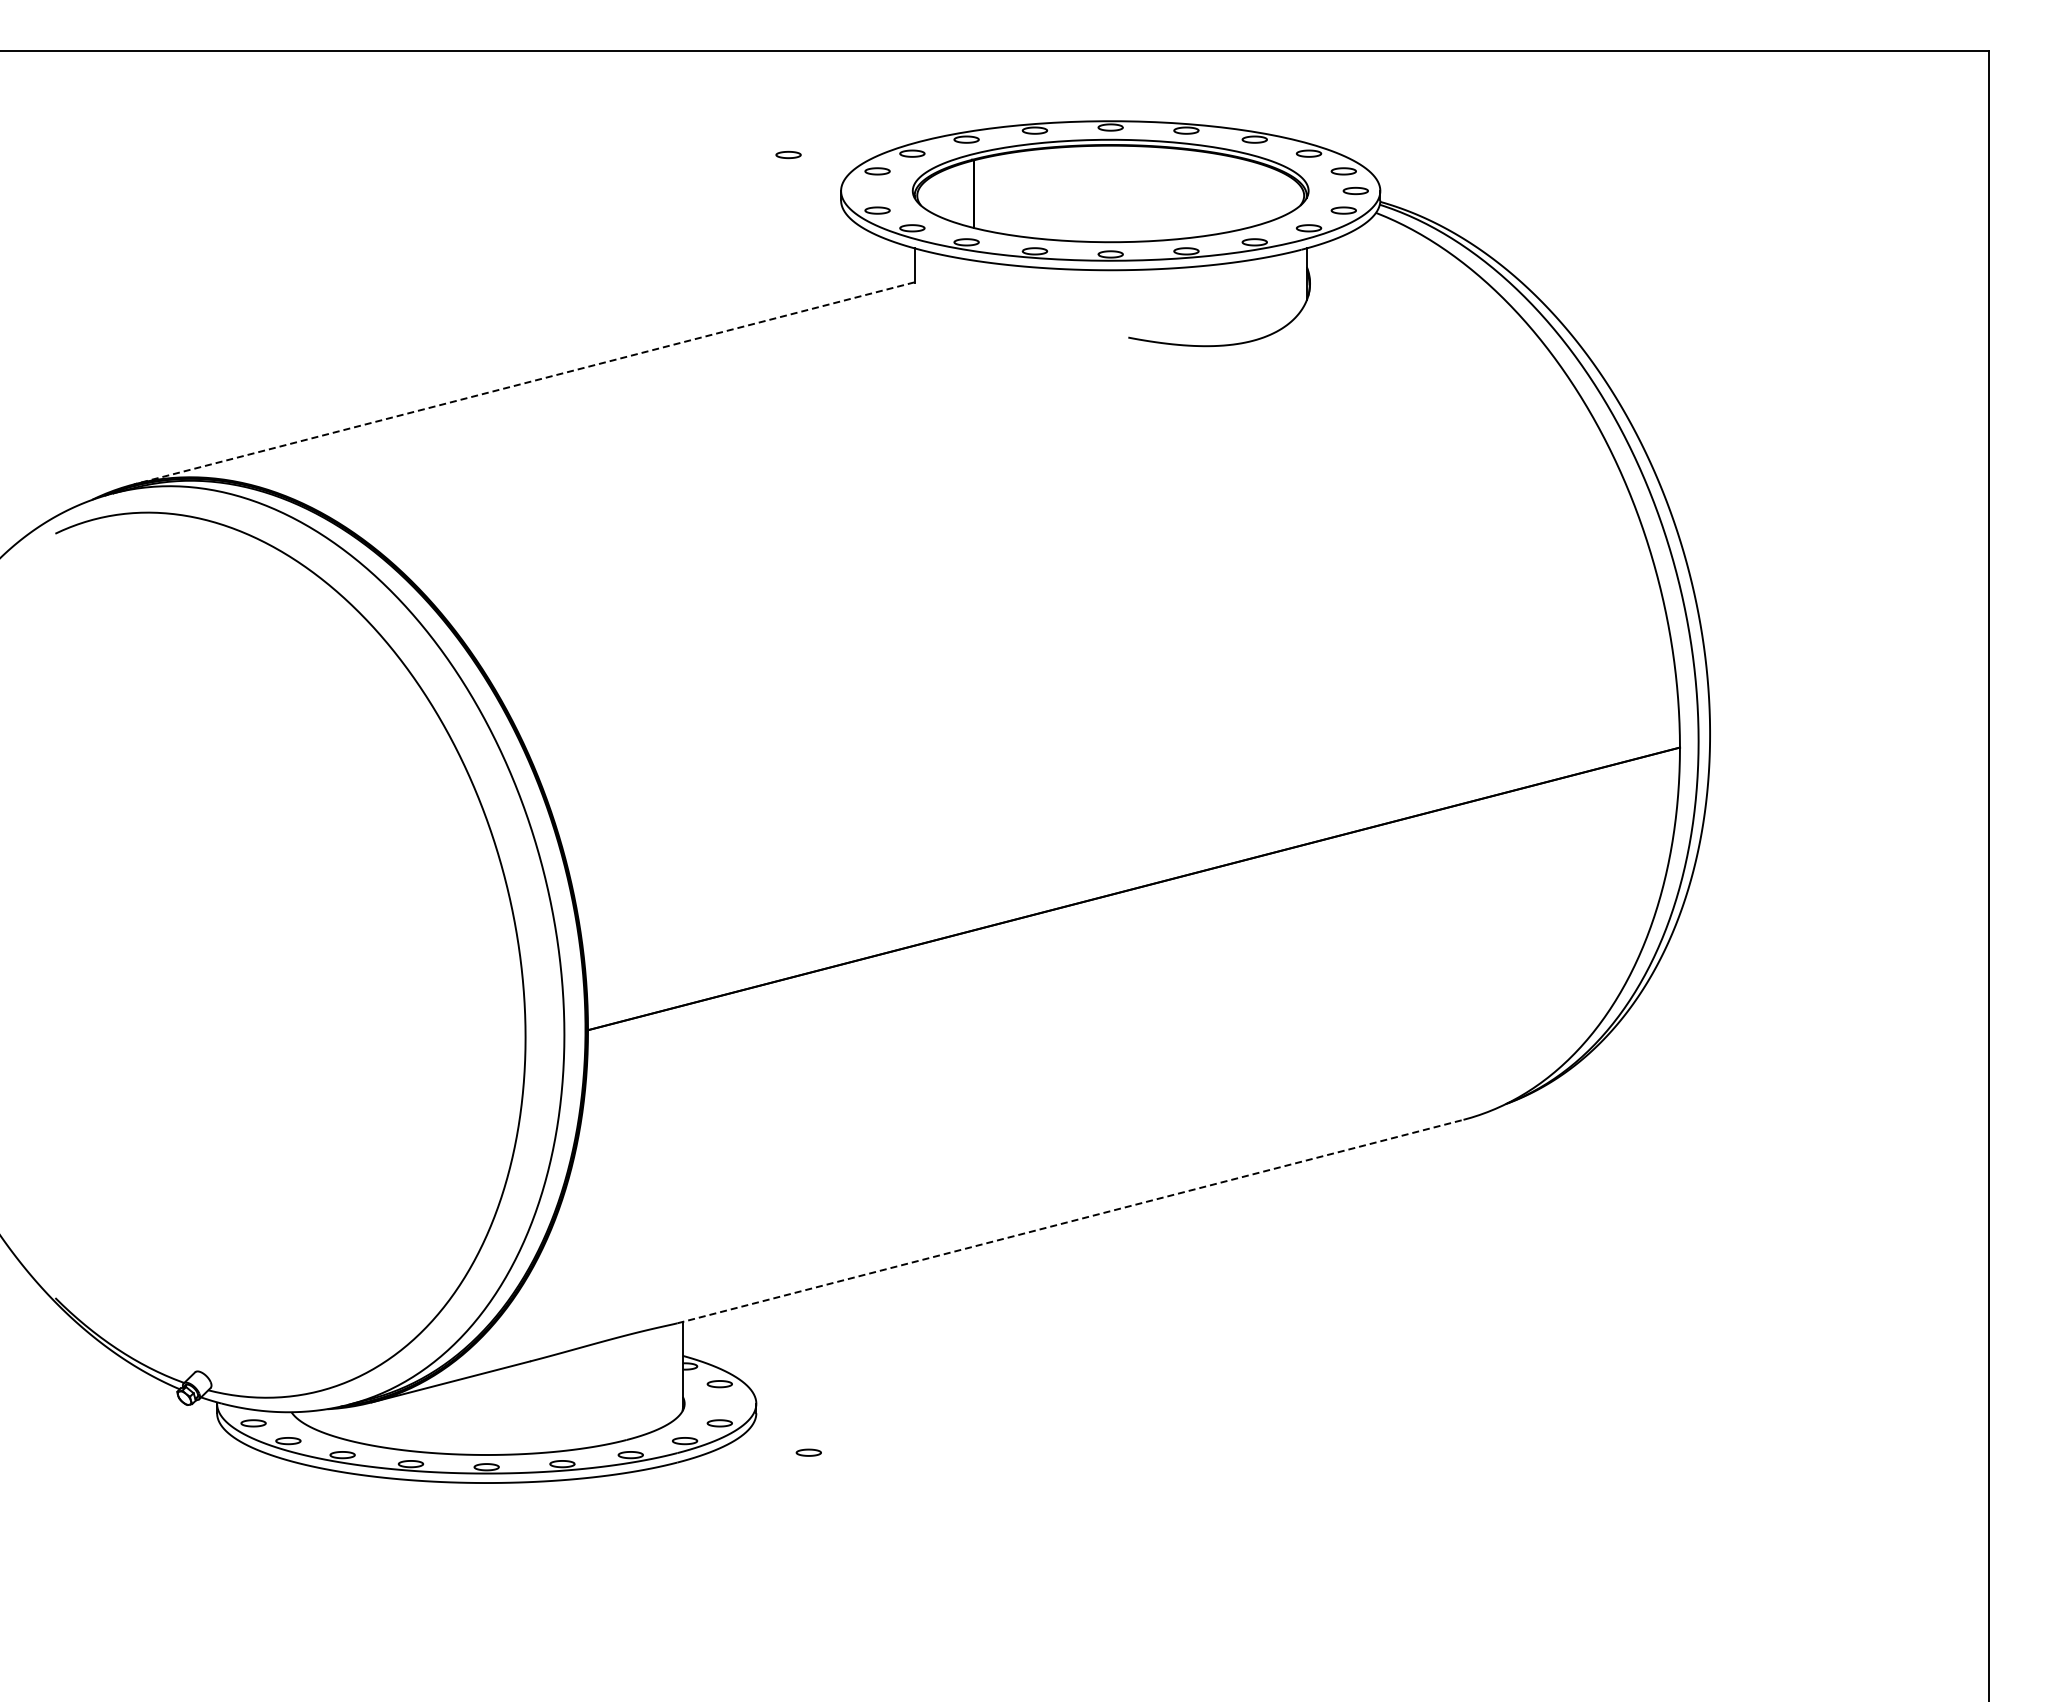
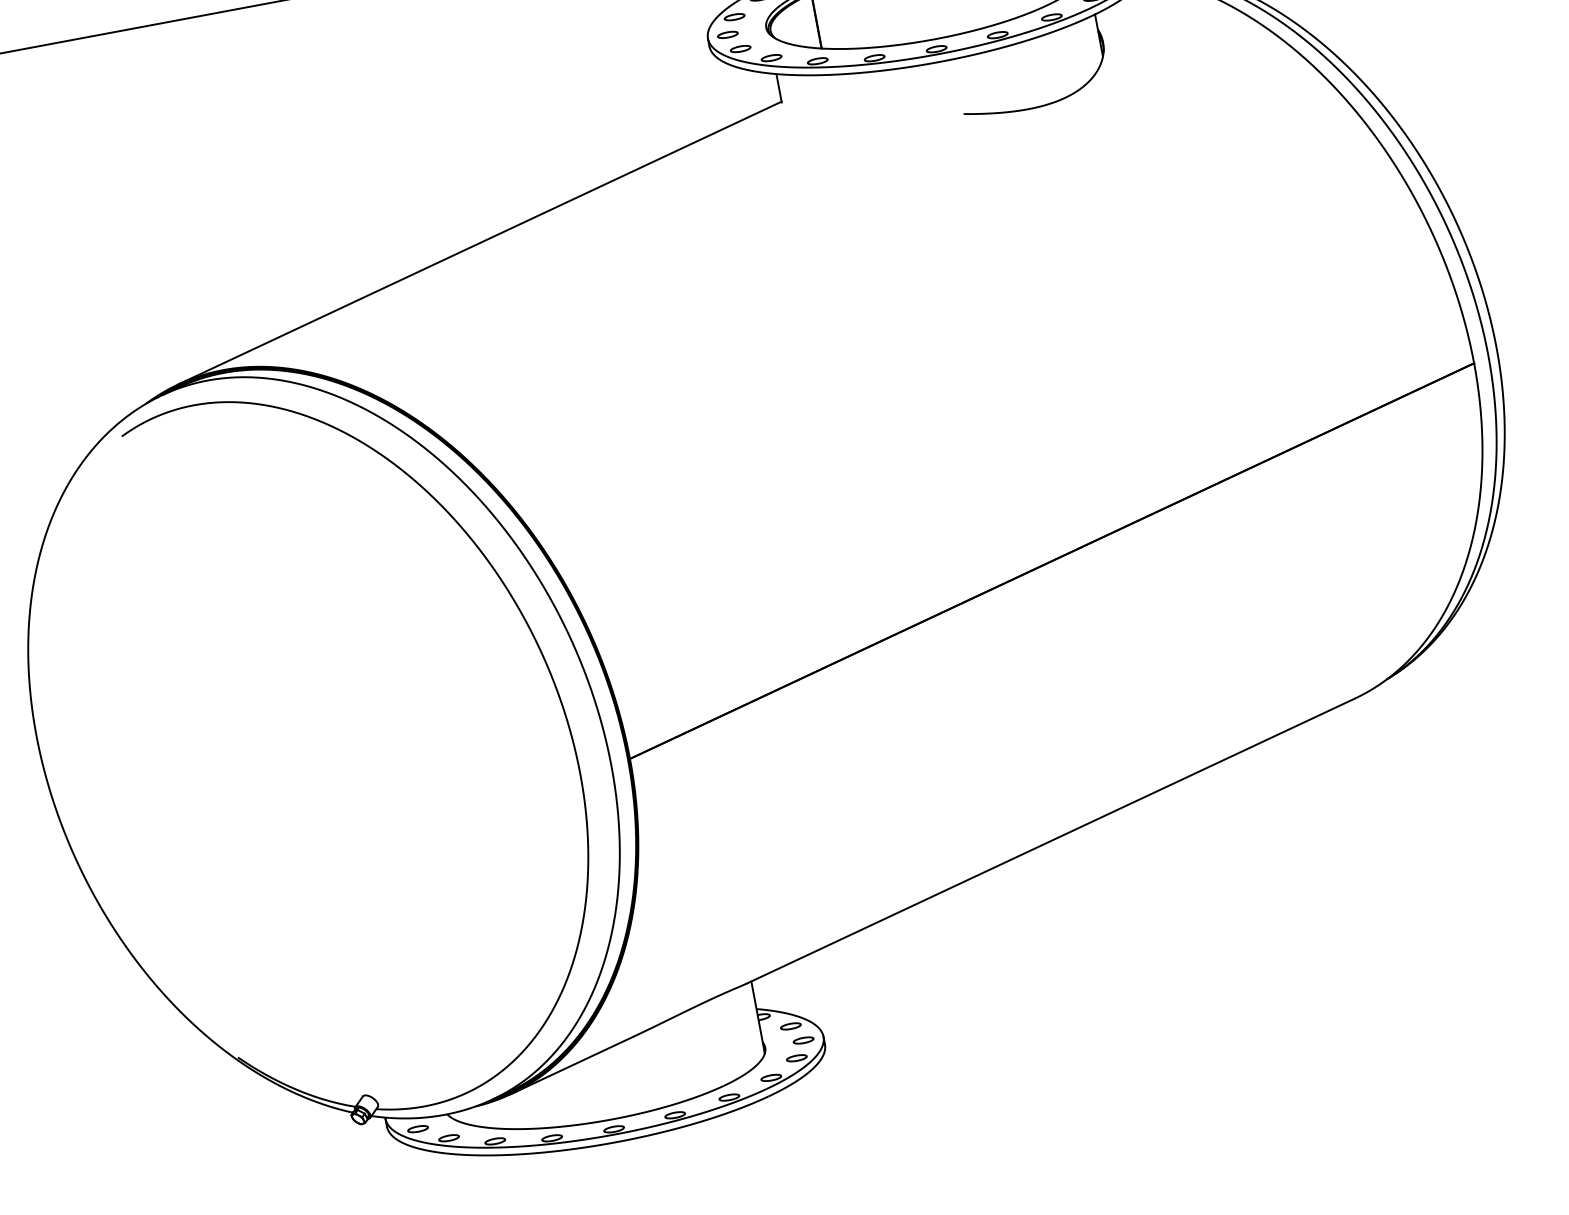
part: (788, 154) -> (727, 34), moved
line: (523, 383) -> (479, 243), dashed -> solid
line: (1070, 1221) -> (1051, 840), dashed -> solid
part: (808, 1452) -> (803, 1040), moved

